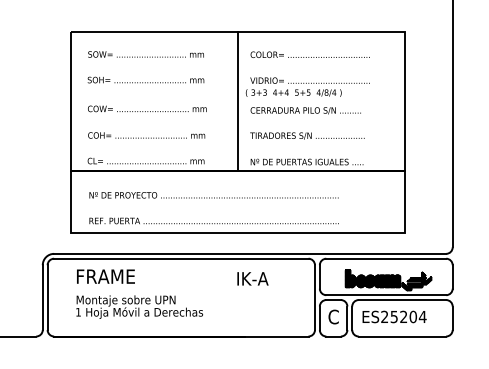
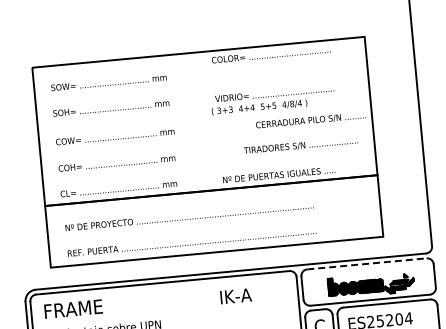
text: (309, 54) -> (270, 54), moved
line: (238, 101) -> (205, 120), removed
text: (305, 110) -> (310, 120), moved
text: (307, 135) -> (300, 145), moved
line: (386, 258) -> (367, 263), solid -> dashed
text: (105, 276) -> (73, 308), moved

